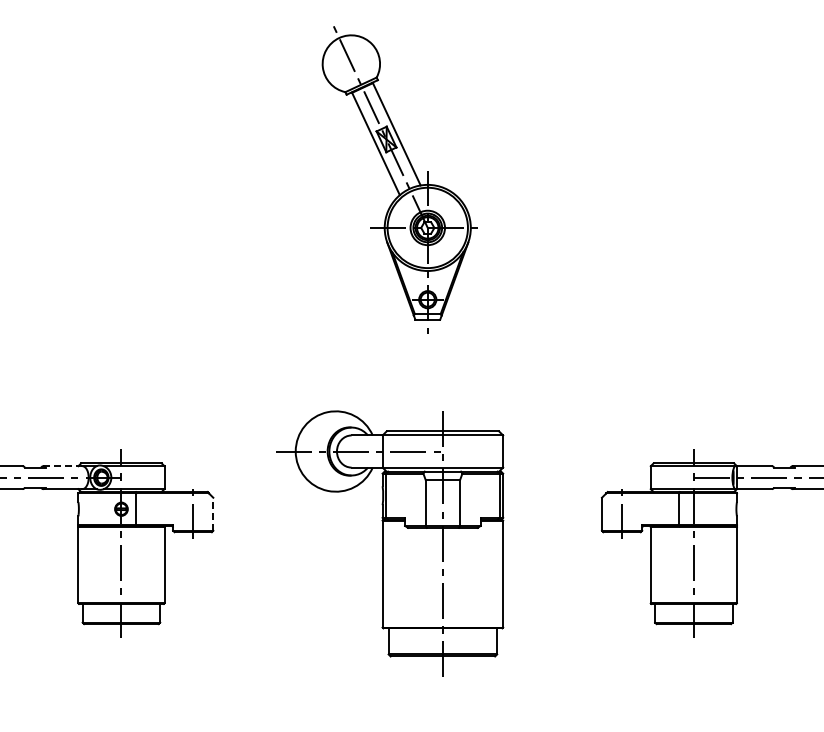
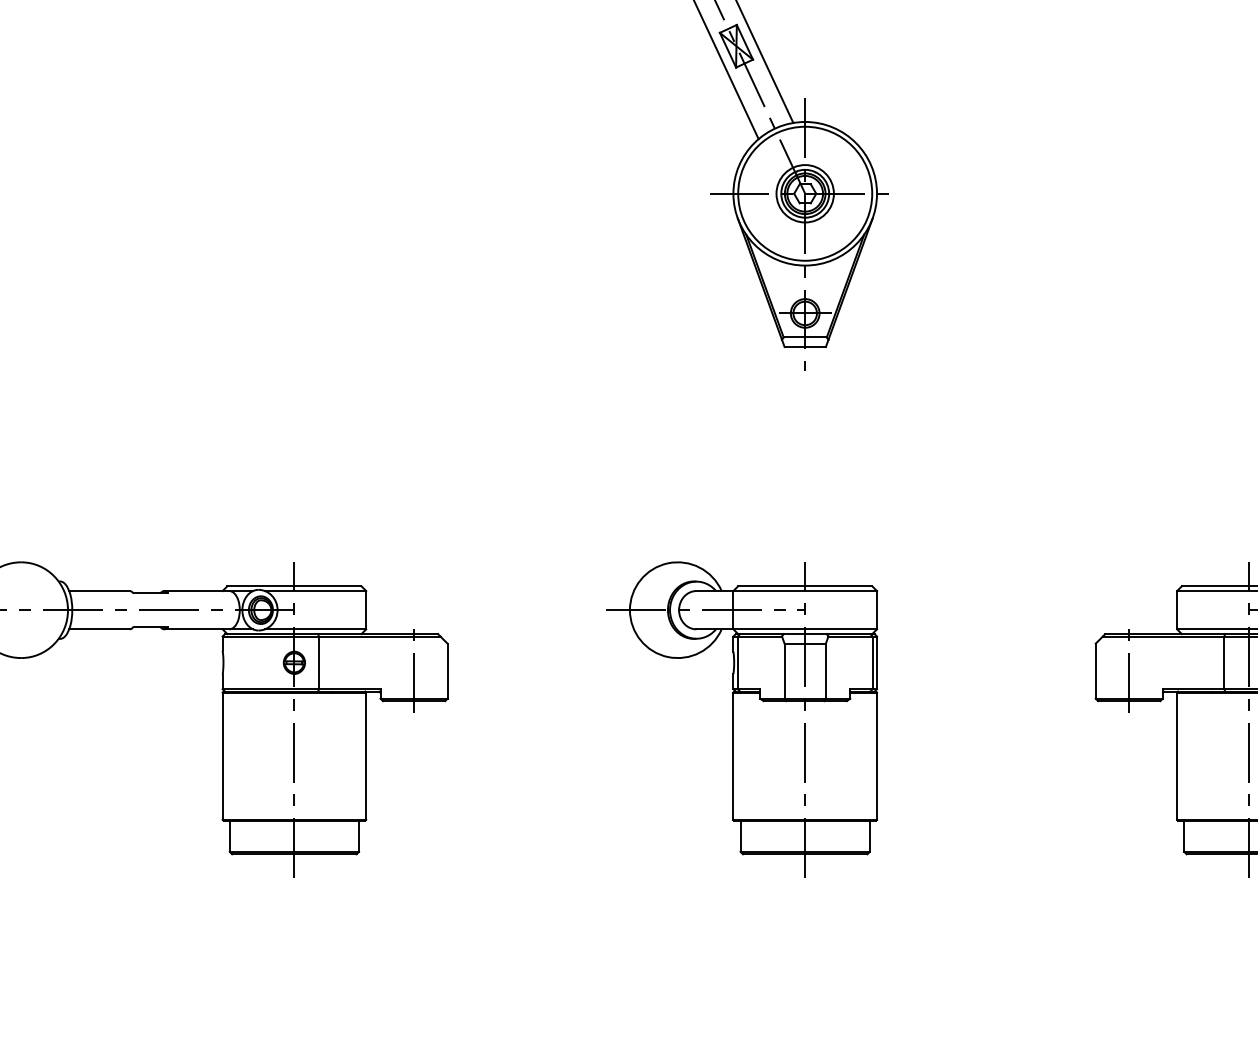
line: (62, 466) -> (196, 591), dashed -> solid
line: (213, 514) -> (447, 671), dashed -> solid
part: (389, 542) -> (741, 718), size x0.71

